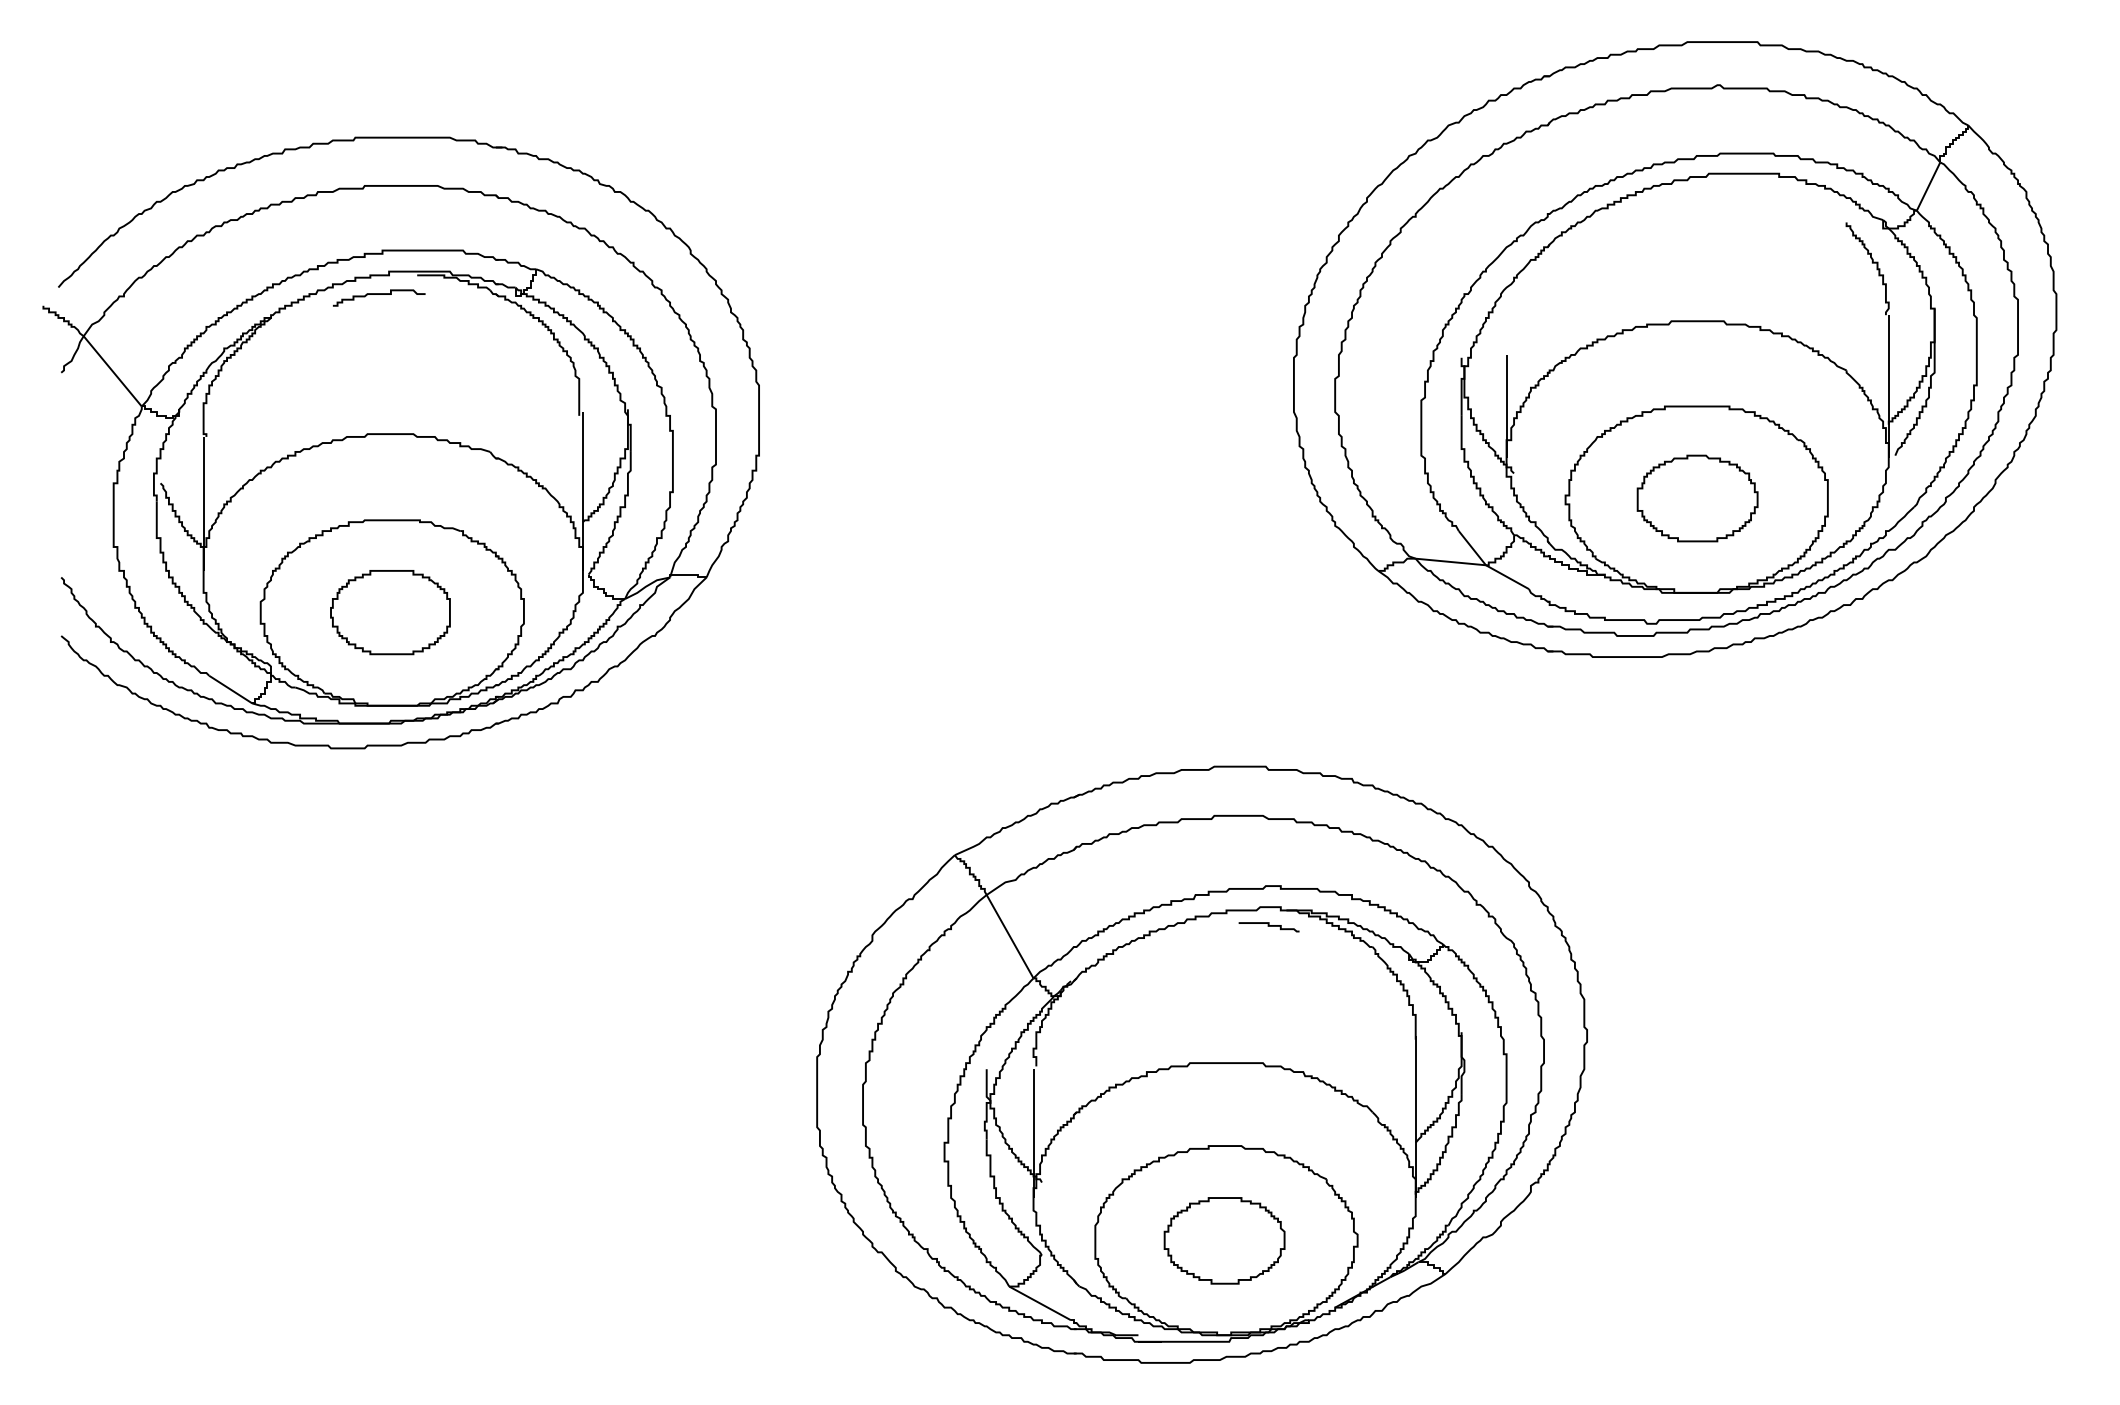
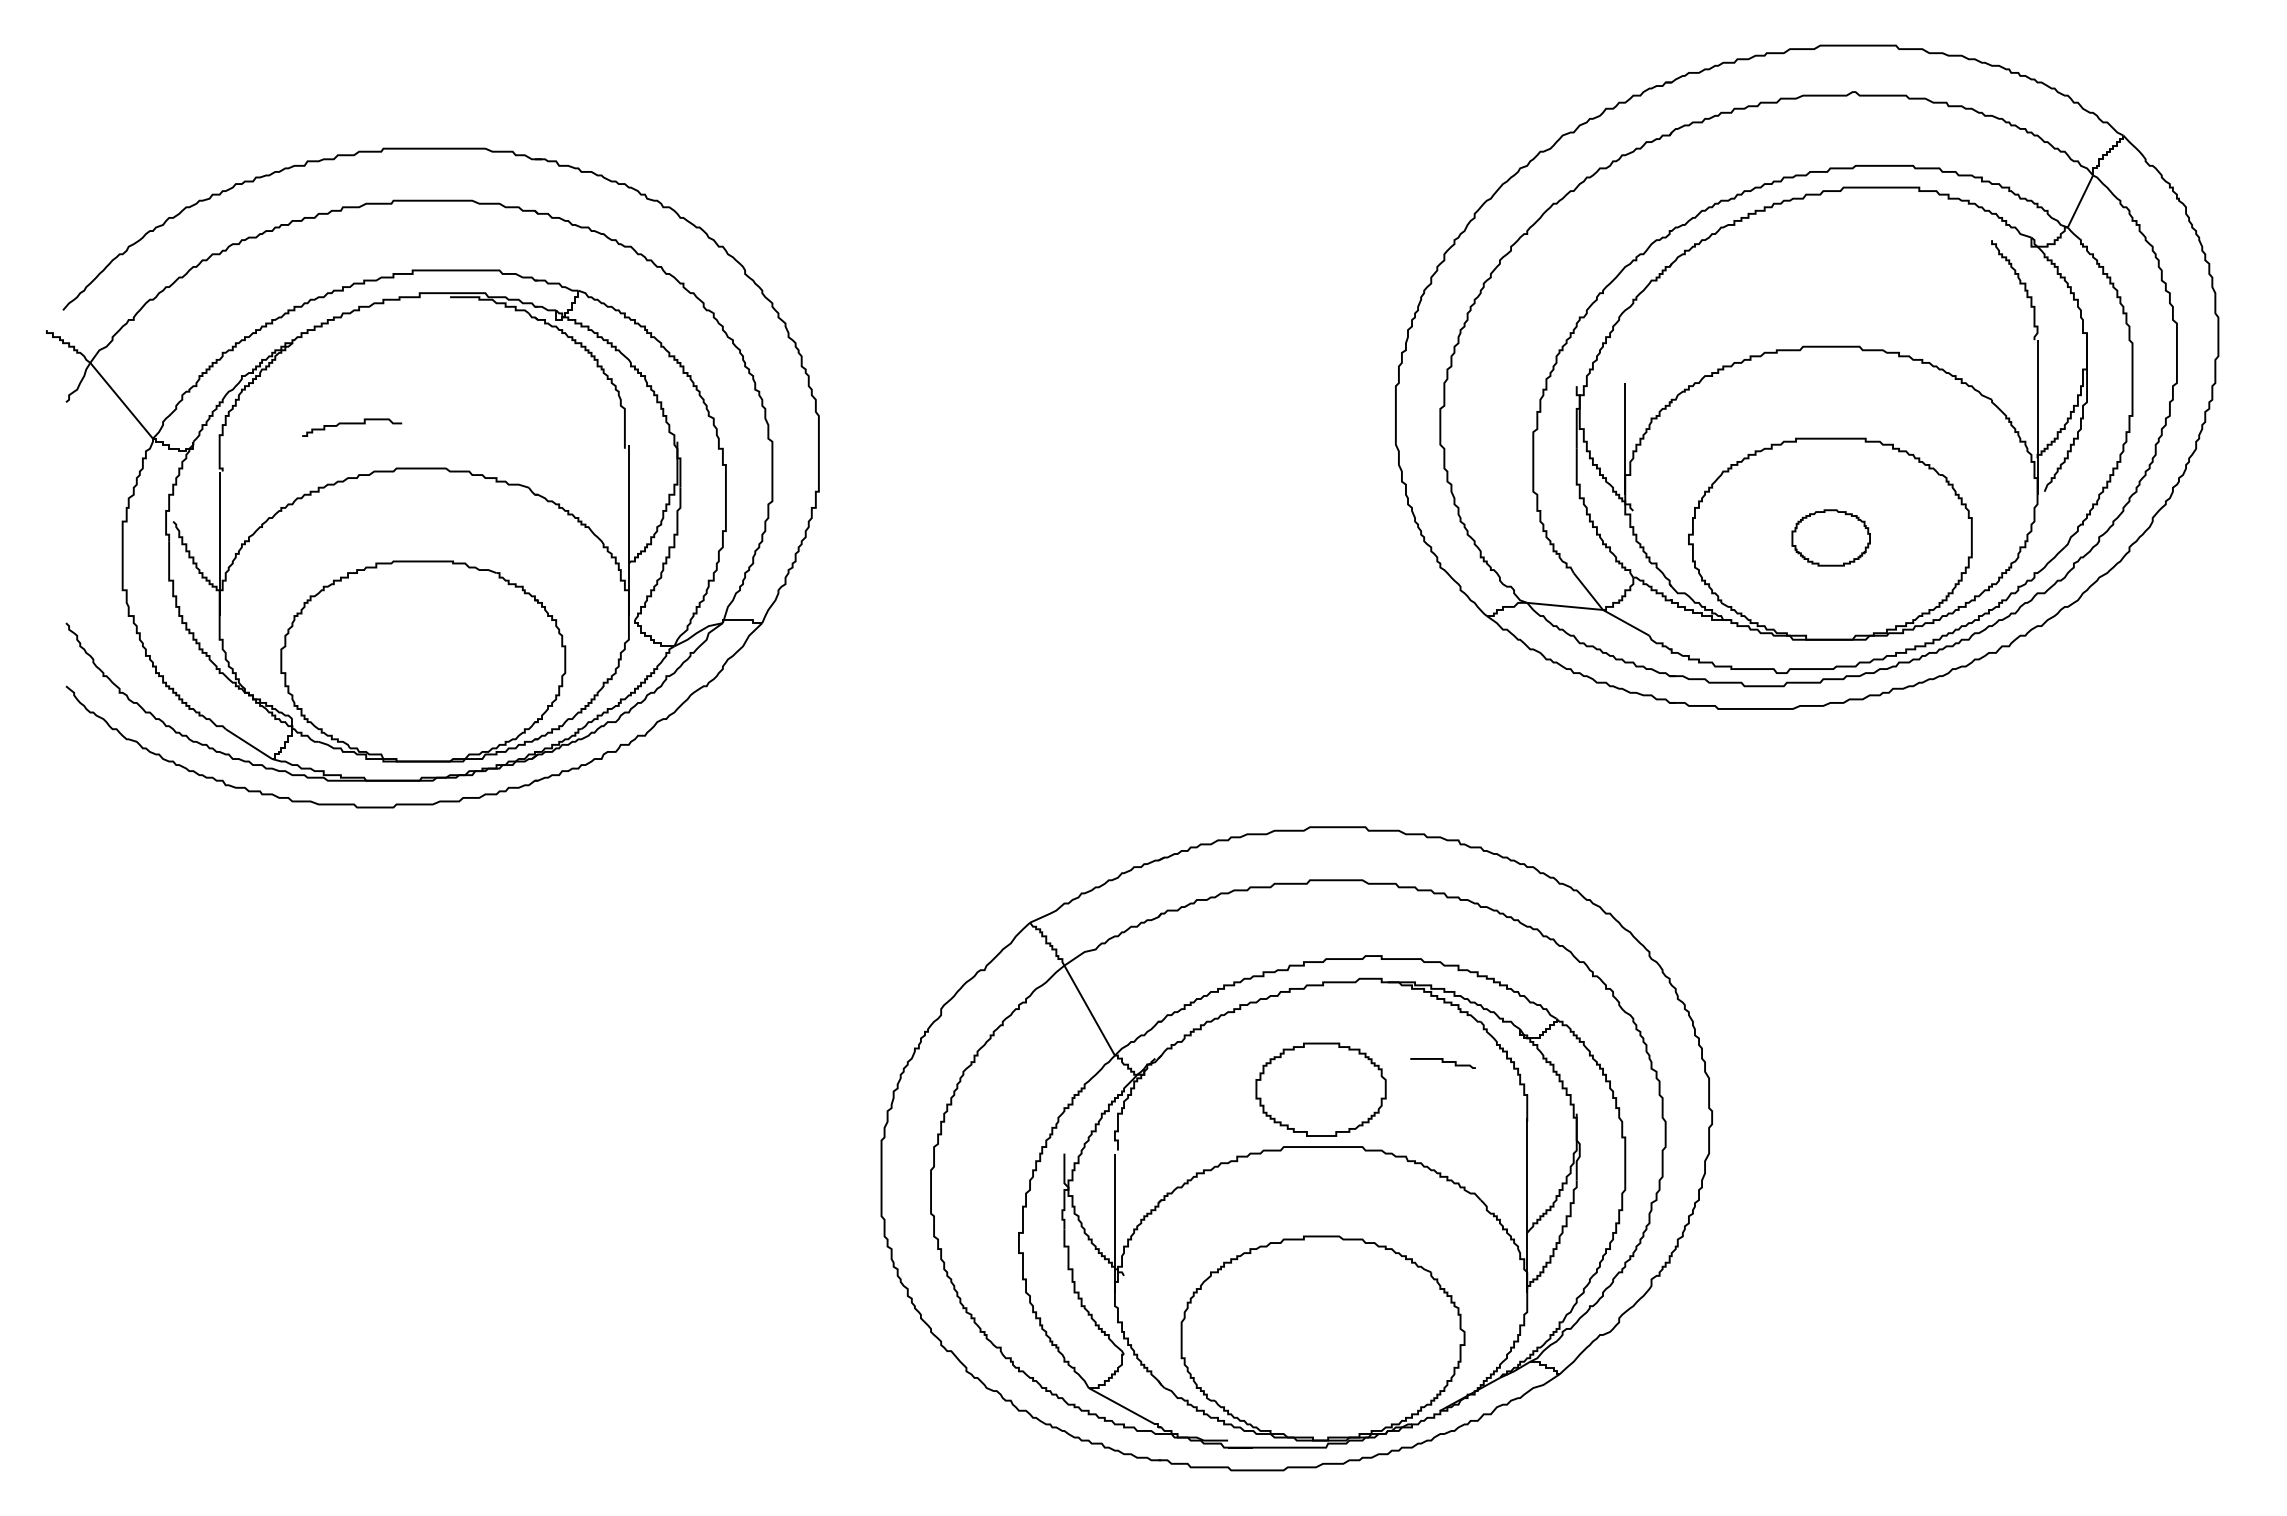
curve: (379, 295) -> (352, 424), moved
part: (1696, 498) -> (1830, 537), size x0.6
part: (390, 612) -> (421, 660), removed
curve: (1268, 926) -> (1442, 1062), moved
part: (1224, 1240) -> (1320, 1089), moved

